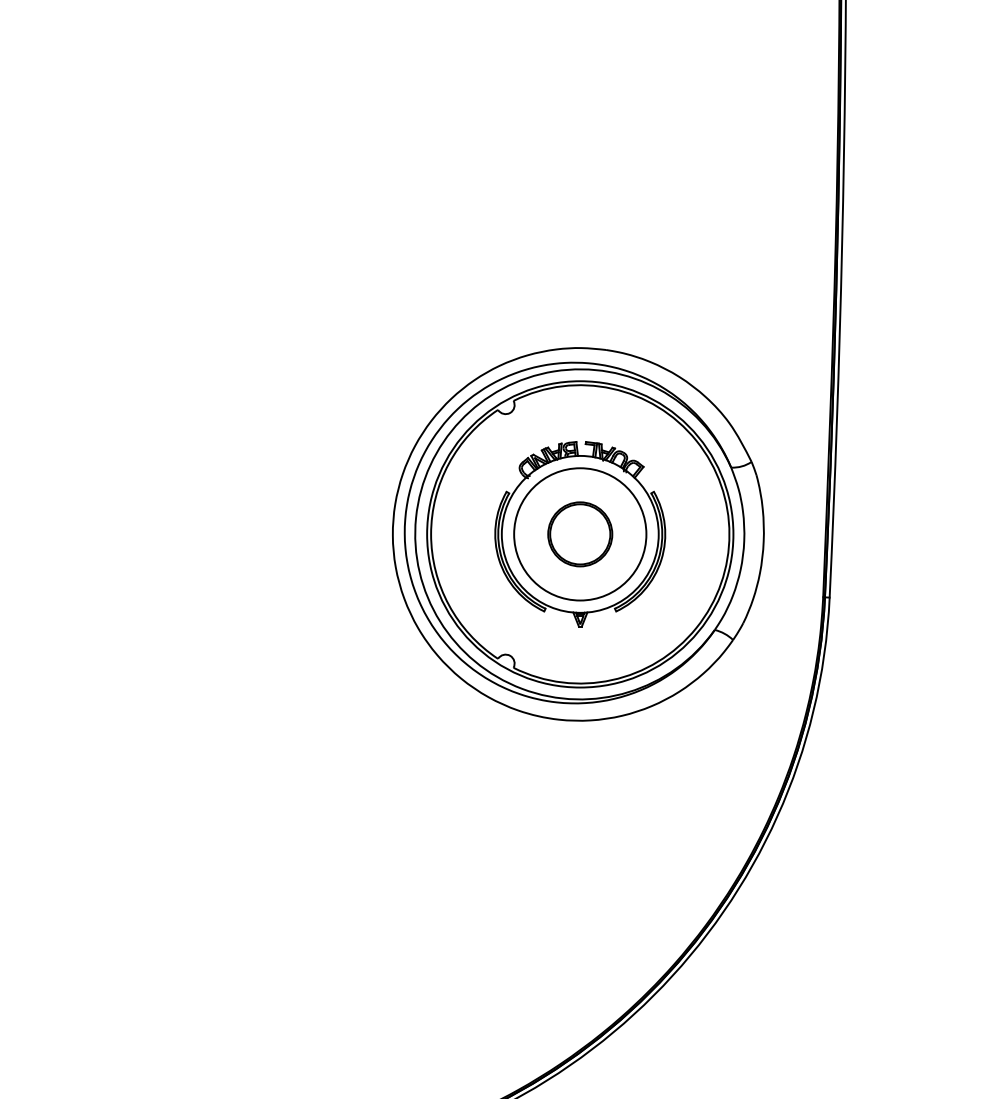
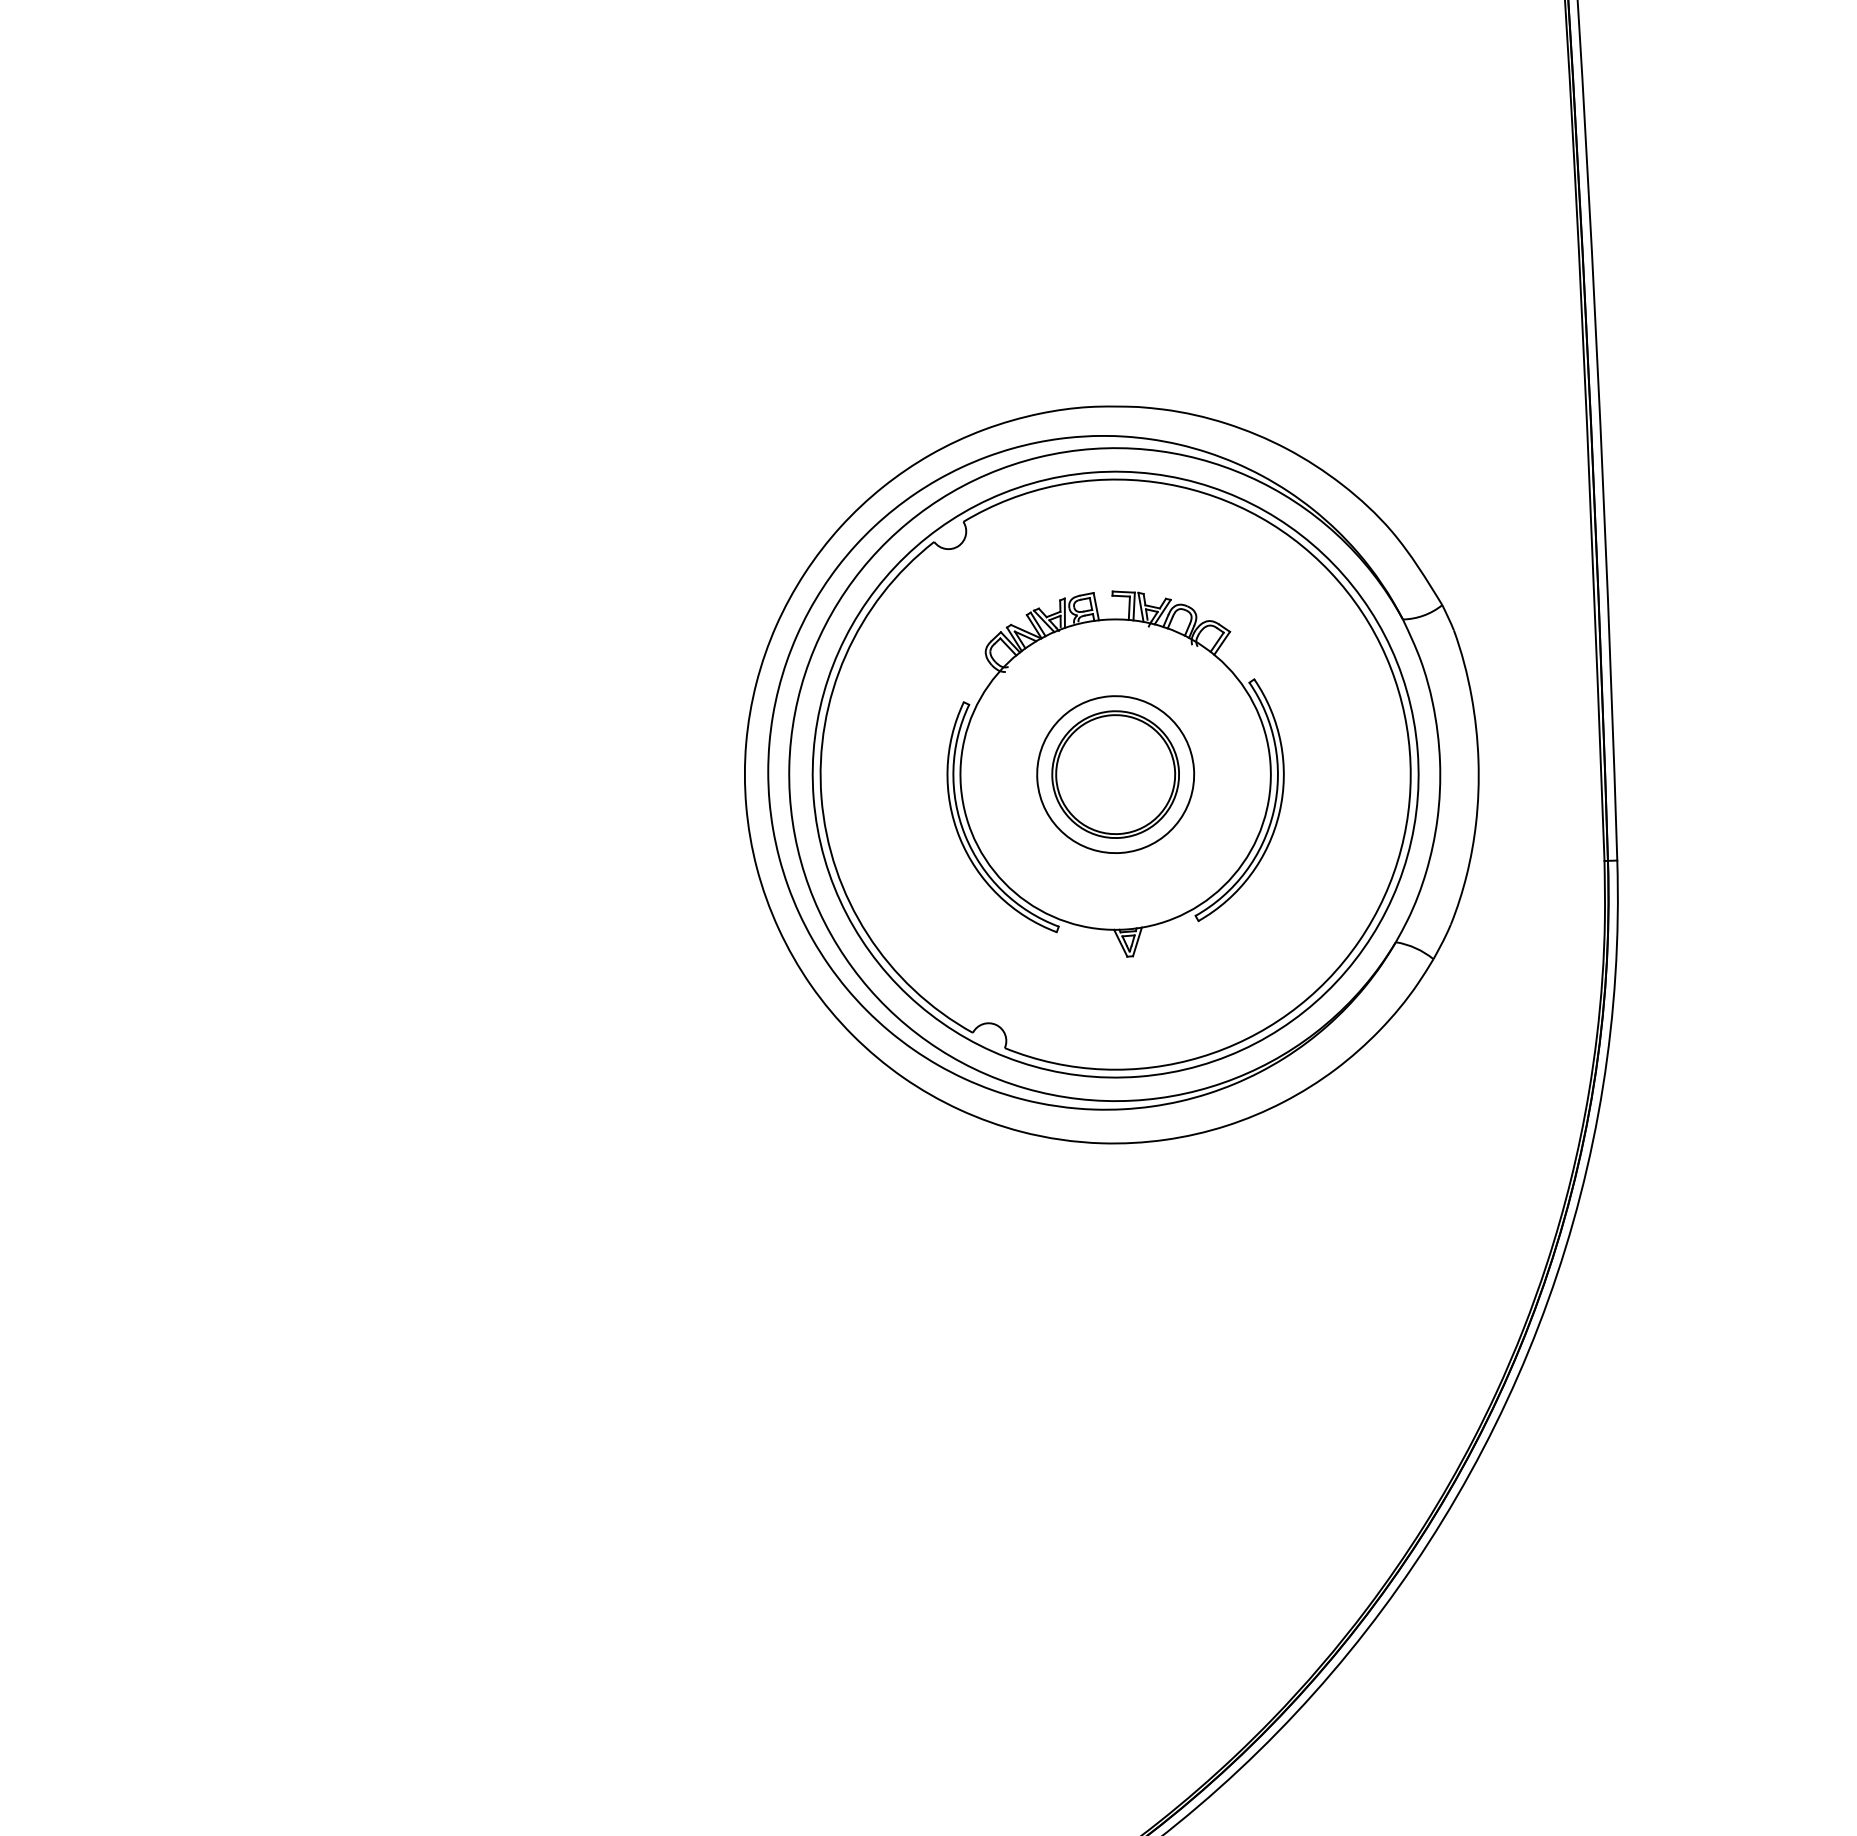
circle: (580, 534) -> (1116, 774), size x0.6

